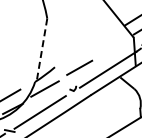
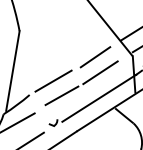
line: (105, 38) -> (95, 57), added
line: (42, 48) -> (13, 70), dashed -> solid
line: (109, 49) -> (101, 71), added
line: (73, 56) -> (53, 80), added

